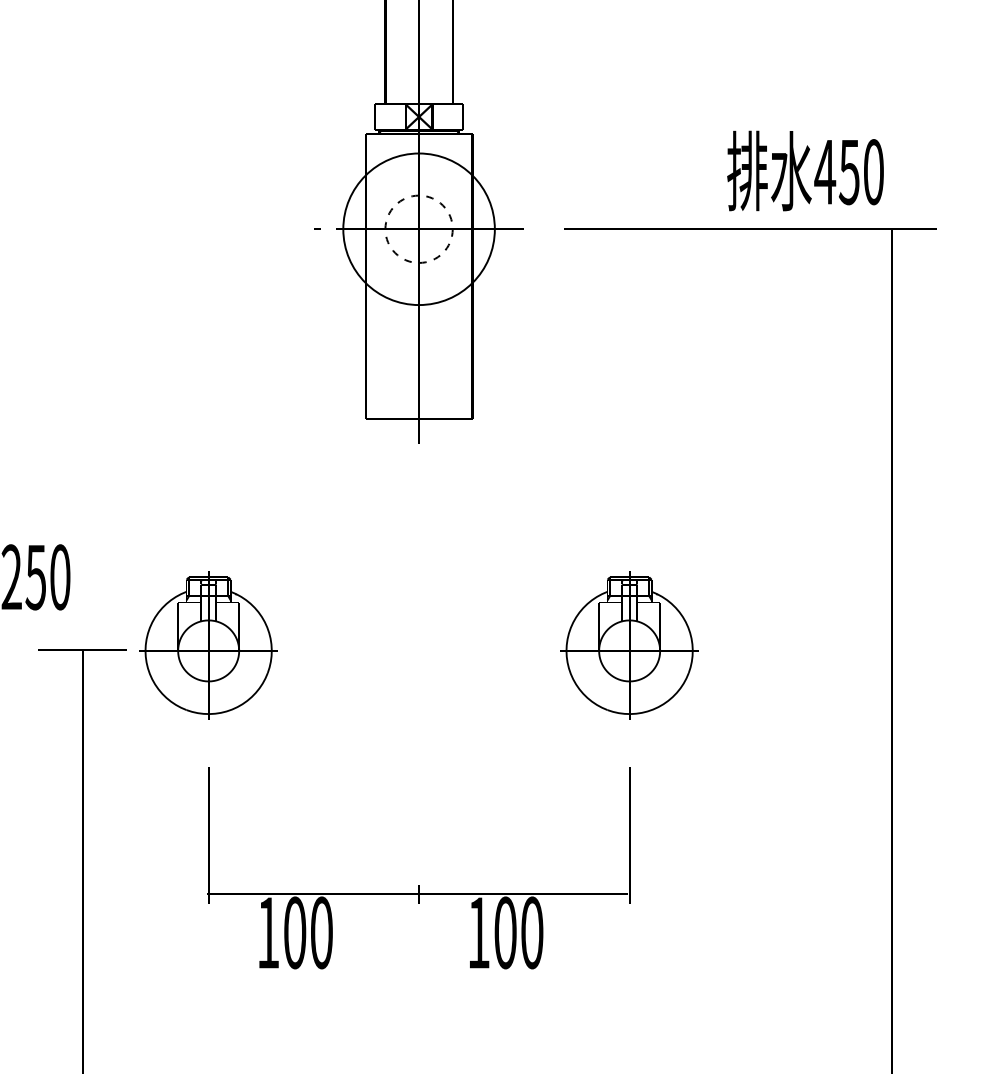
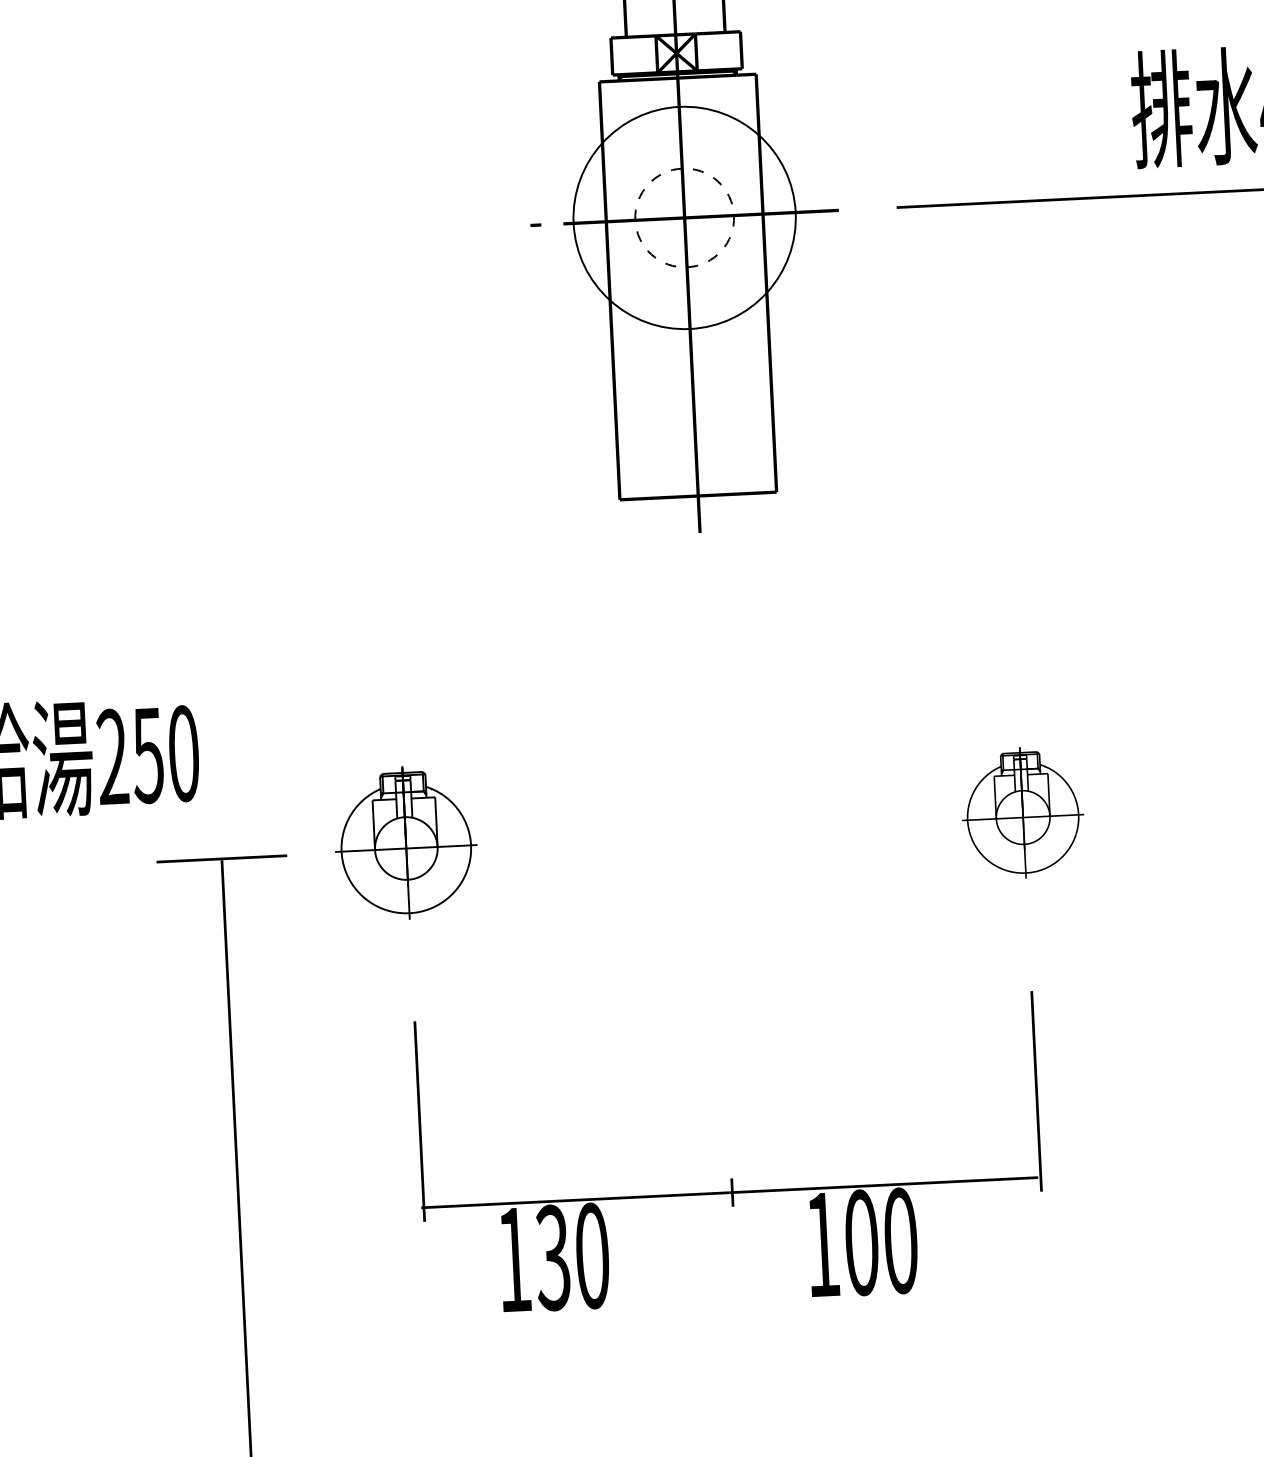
part: (208, 645) -> (405, 842), size x0.7
part: (629, 645) -> (1022, 812), size x0.6
text: (294, 932) -> (552, 1257), 100 -> 130

